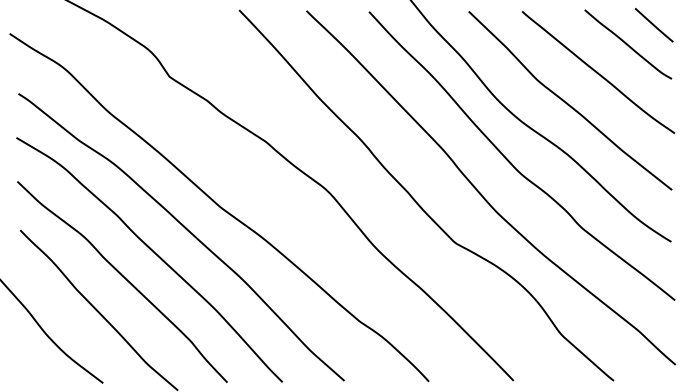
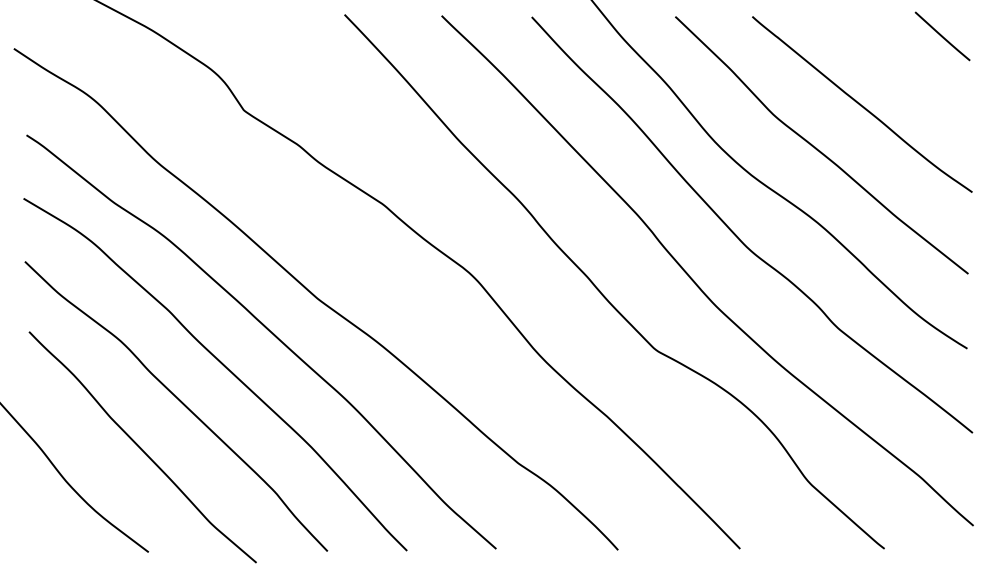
curve: (628, 44) -> (905, 64), removed

